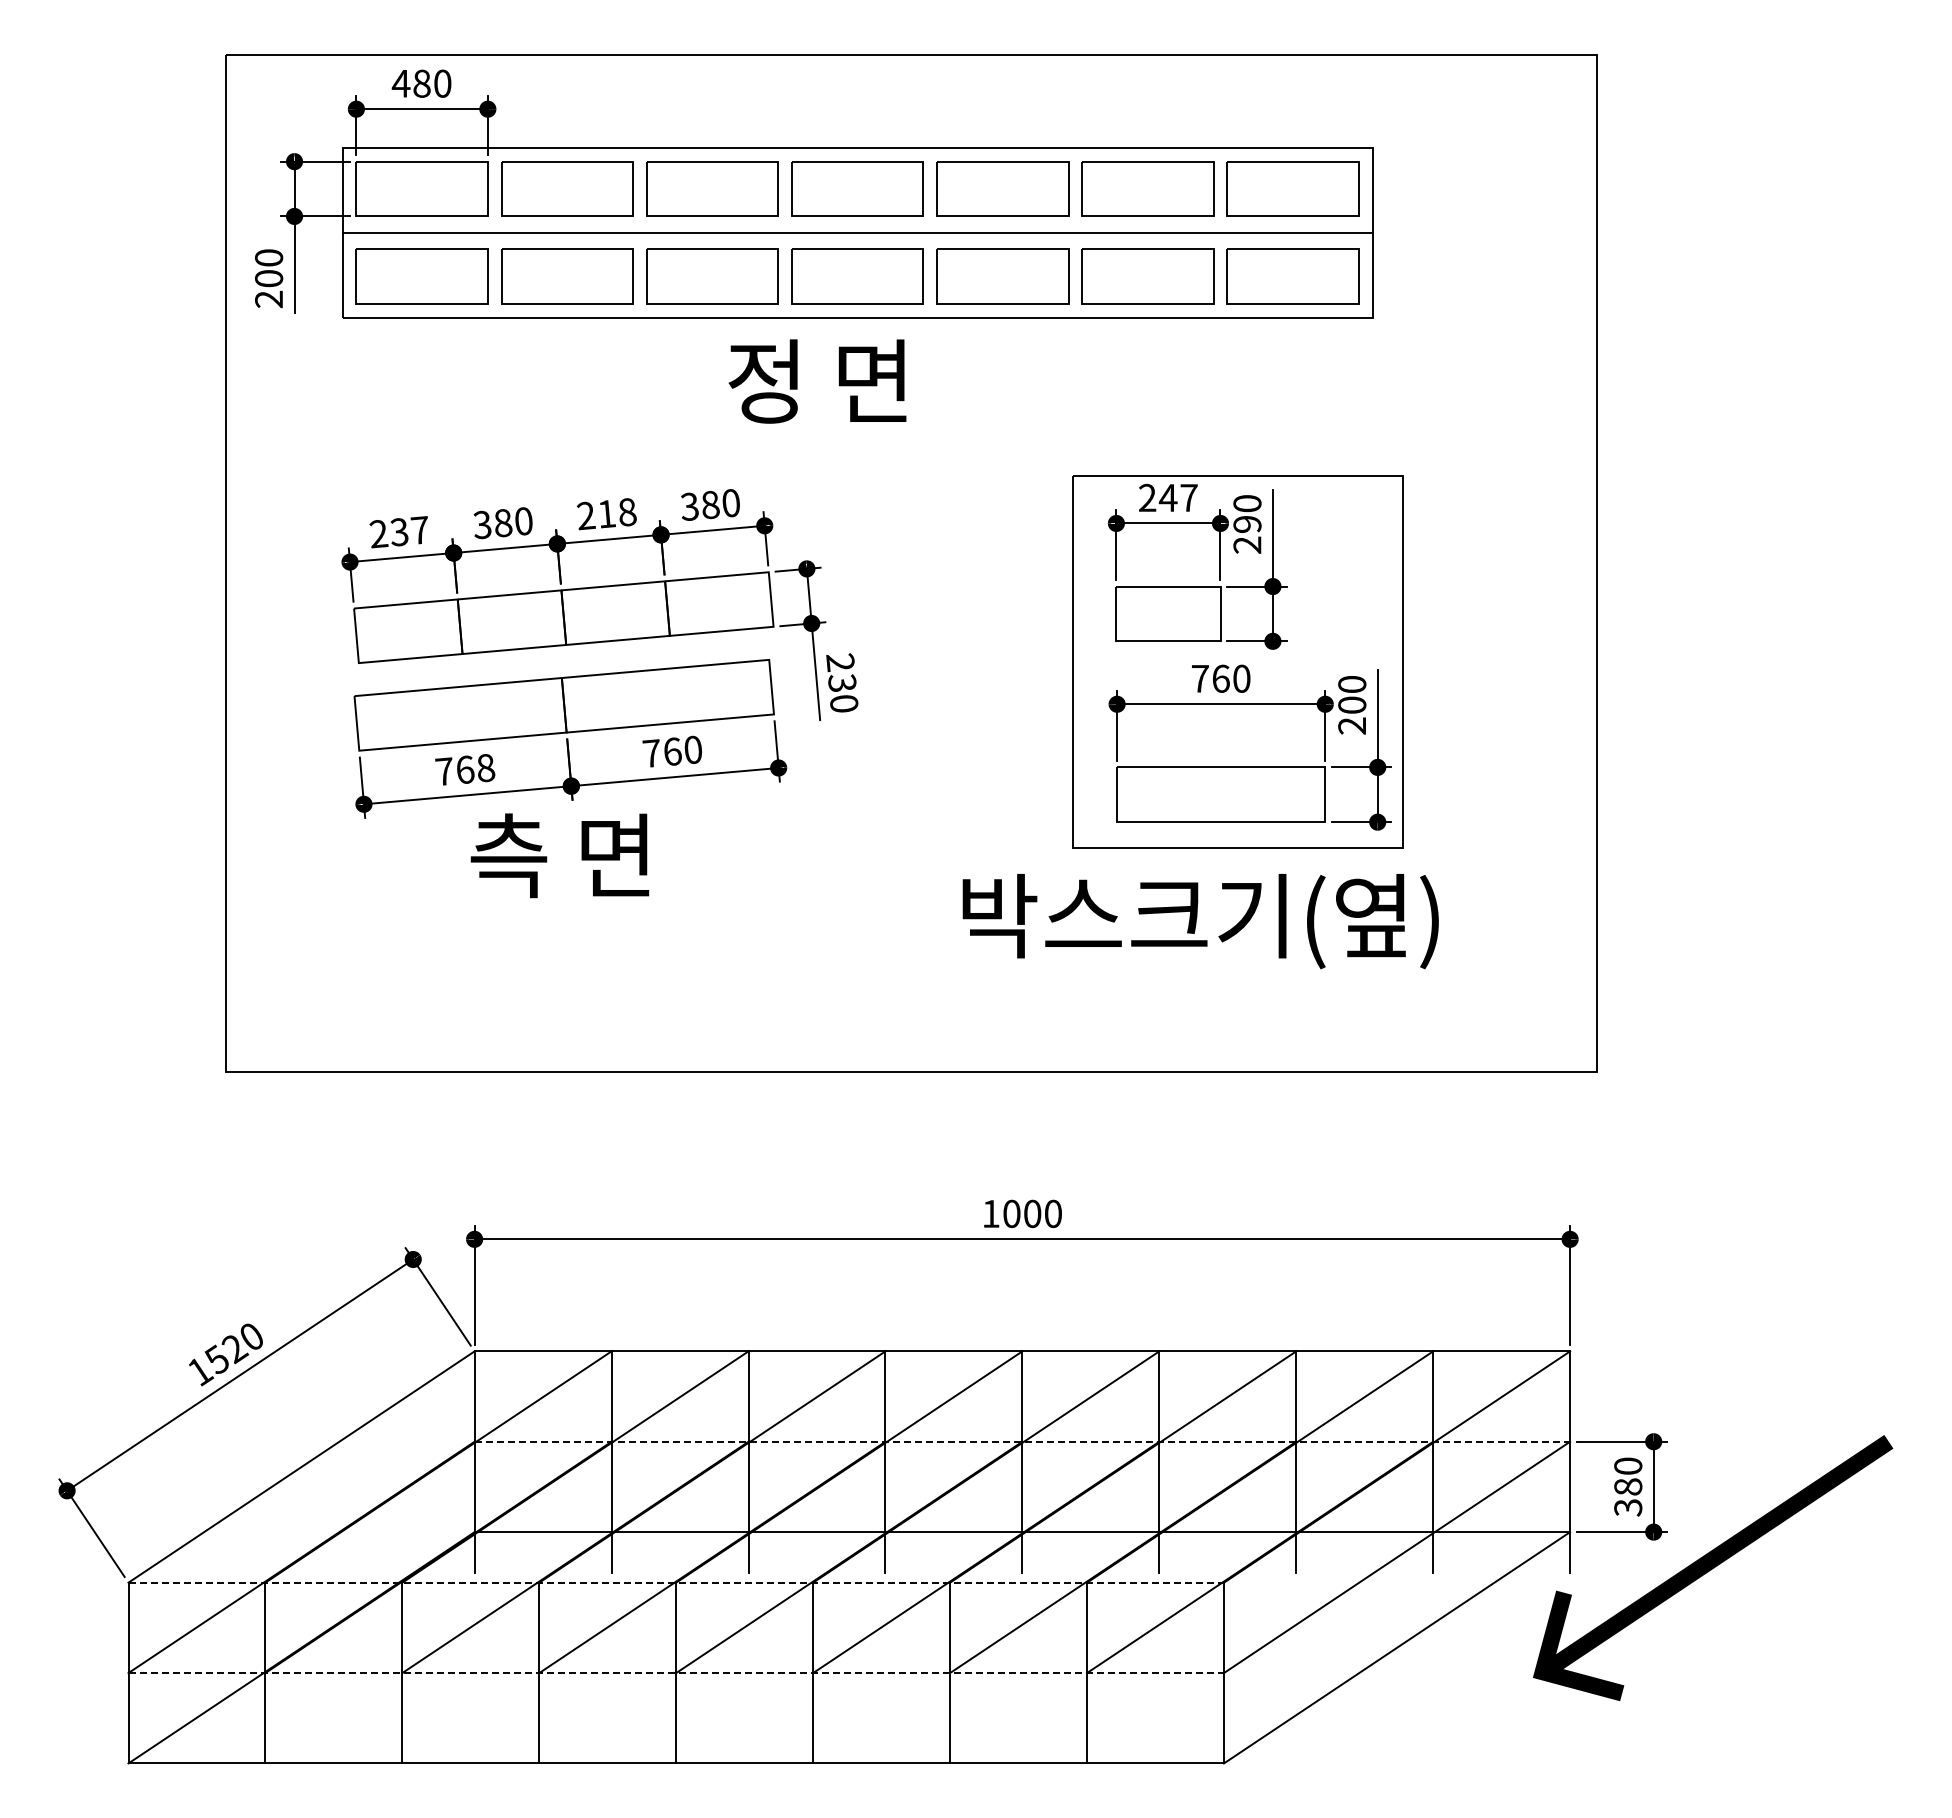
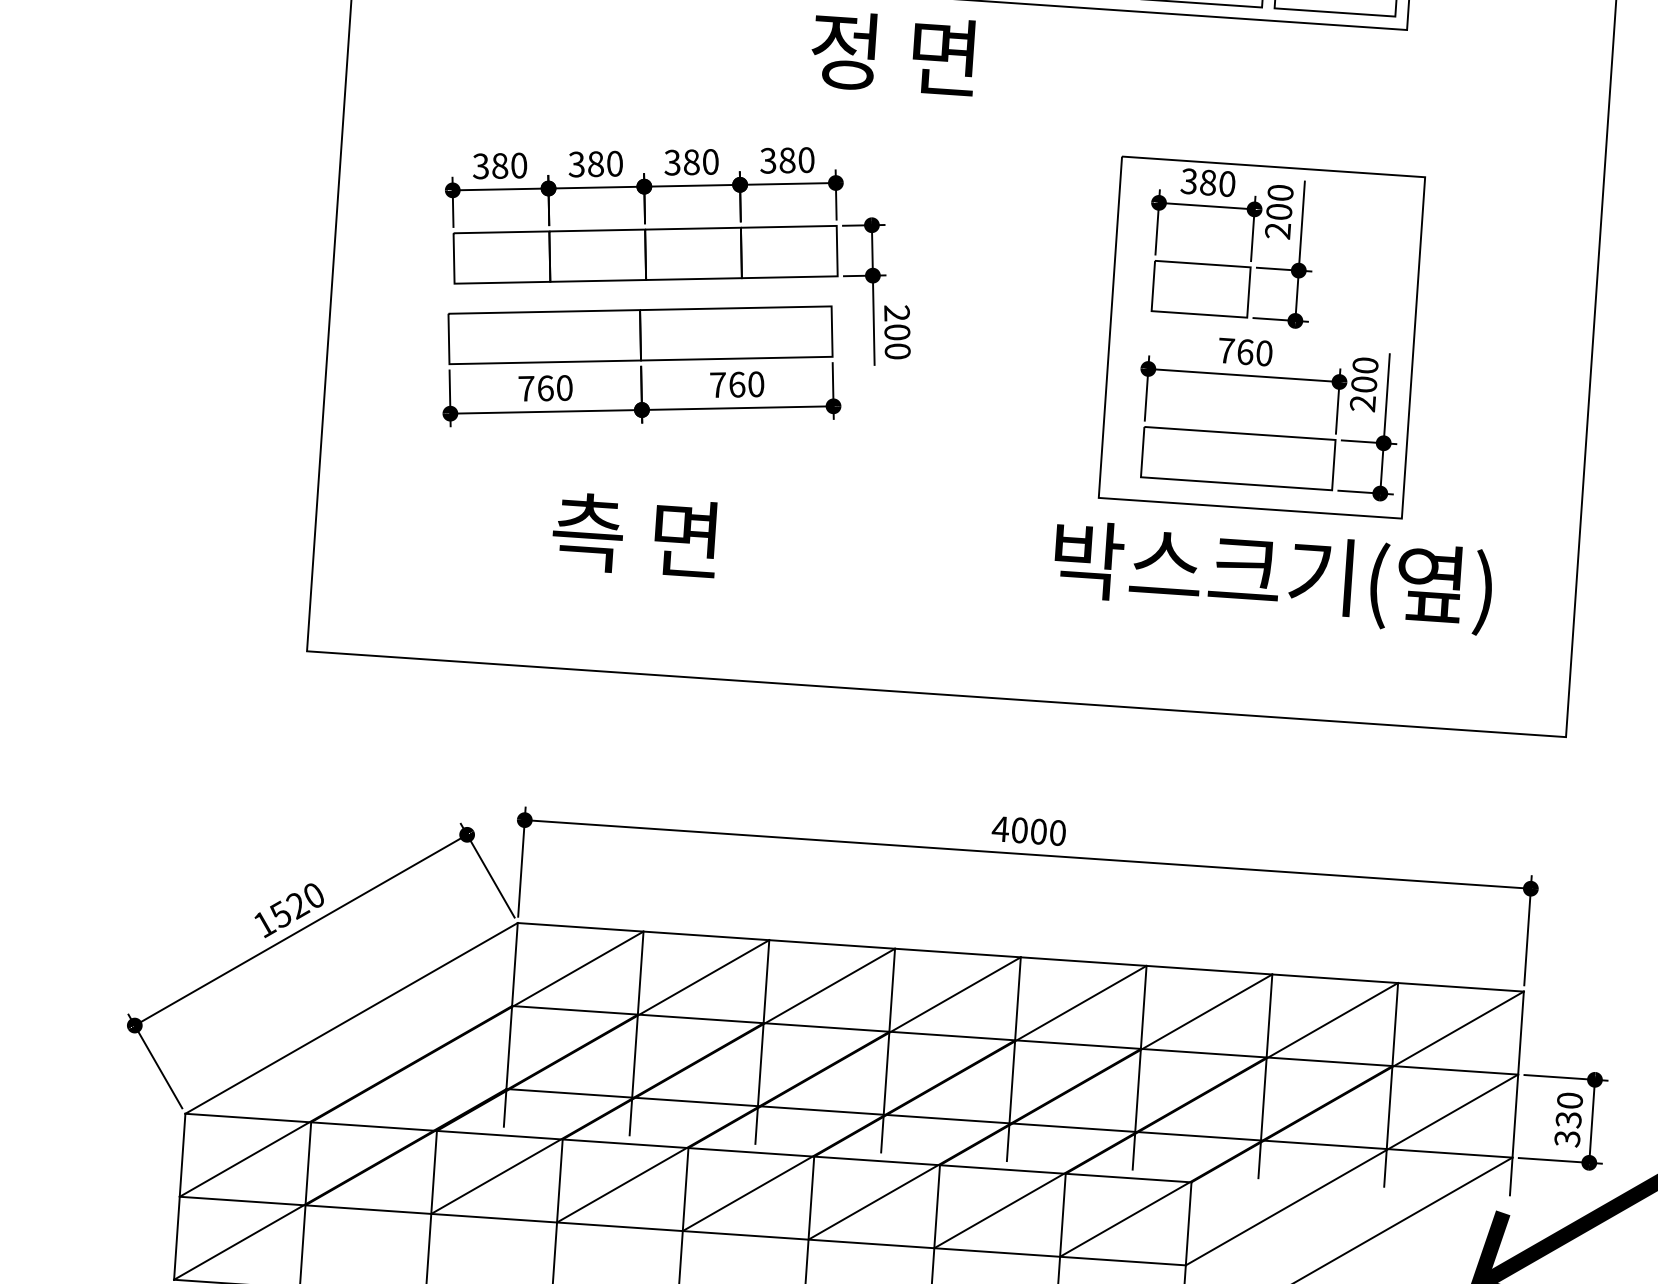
text: (1167, 497) -> (1207, 182), 247 -> 380
text: (606, 514) -> (691, 162), 218 -> 380
text: (1247, 524) -> (1279, 212), 290 -> 200
text: (398, 532) -> (499, 166), 237 -> 380
text: (842, 682) -> (897, 331), 230 -> 200
text: (486, 768) -> (565, 388), 768 -> 760
text: (559, 855) -> (634, 535), moved
text: (1200, 921) -> (1272, 577), moved
text: (990, 1213) -> (1000, 828), 1000 -> 4000
line: (1022, 1441) -> (1015, 1040), dashed -> solid
text: (1628, 1486) -> (1568, 1119), 380 -> 330
line: (676, 1582) -> (688, 1147), dashed -> solid
line: (676, 1673) -> (683, 1231), dashed -> solid

